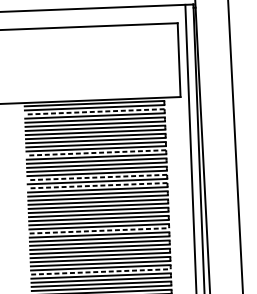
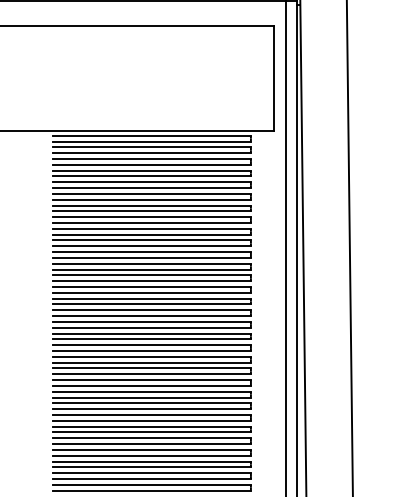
line: (94, 111) -> (151, 147), dashed -> solid
line: (96, 152) -> (151, 205), dashed -> solid
line: (96, 177) -> (151, 240), dashed -> solid
line: (97, 186) -> (151, 252), dashed -> solid
line: (99, 231) -> (151, 316), dashed -> solid
line: (100, 272) -> (151, 374), dashed -> solid

